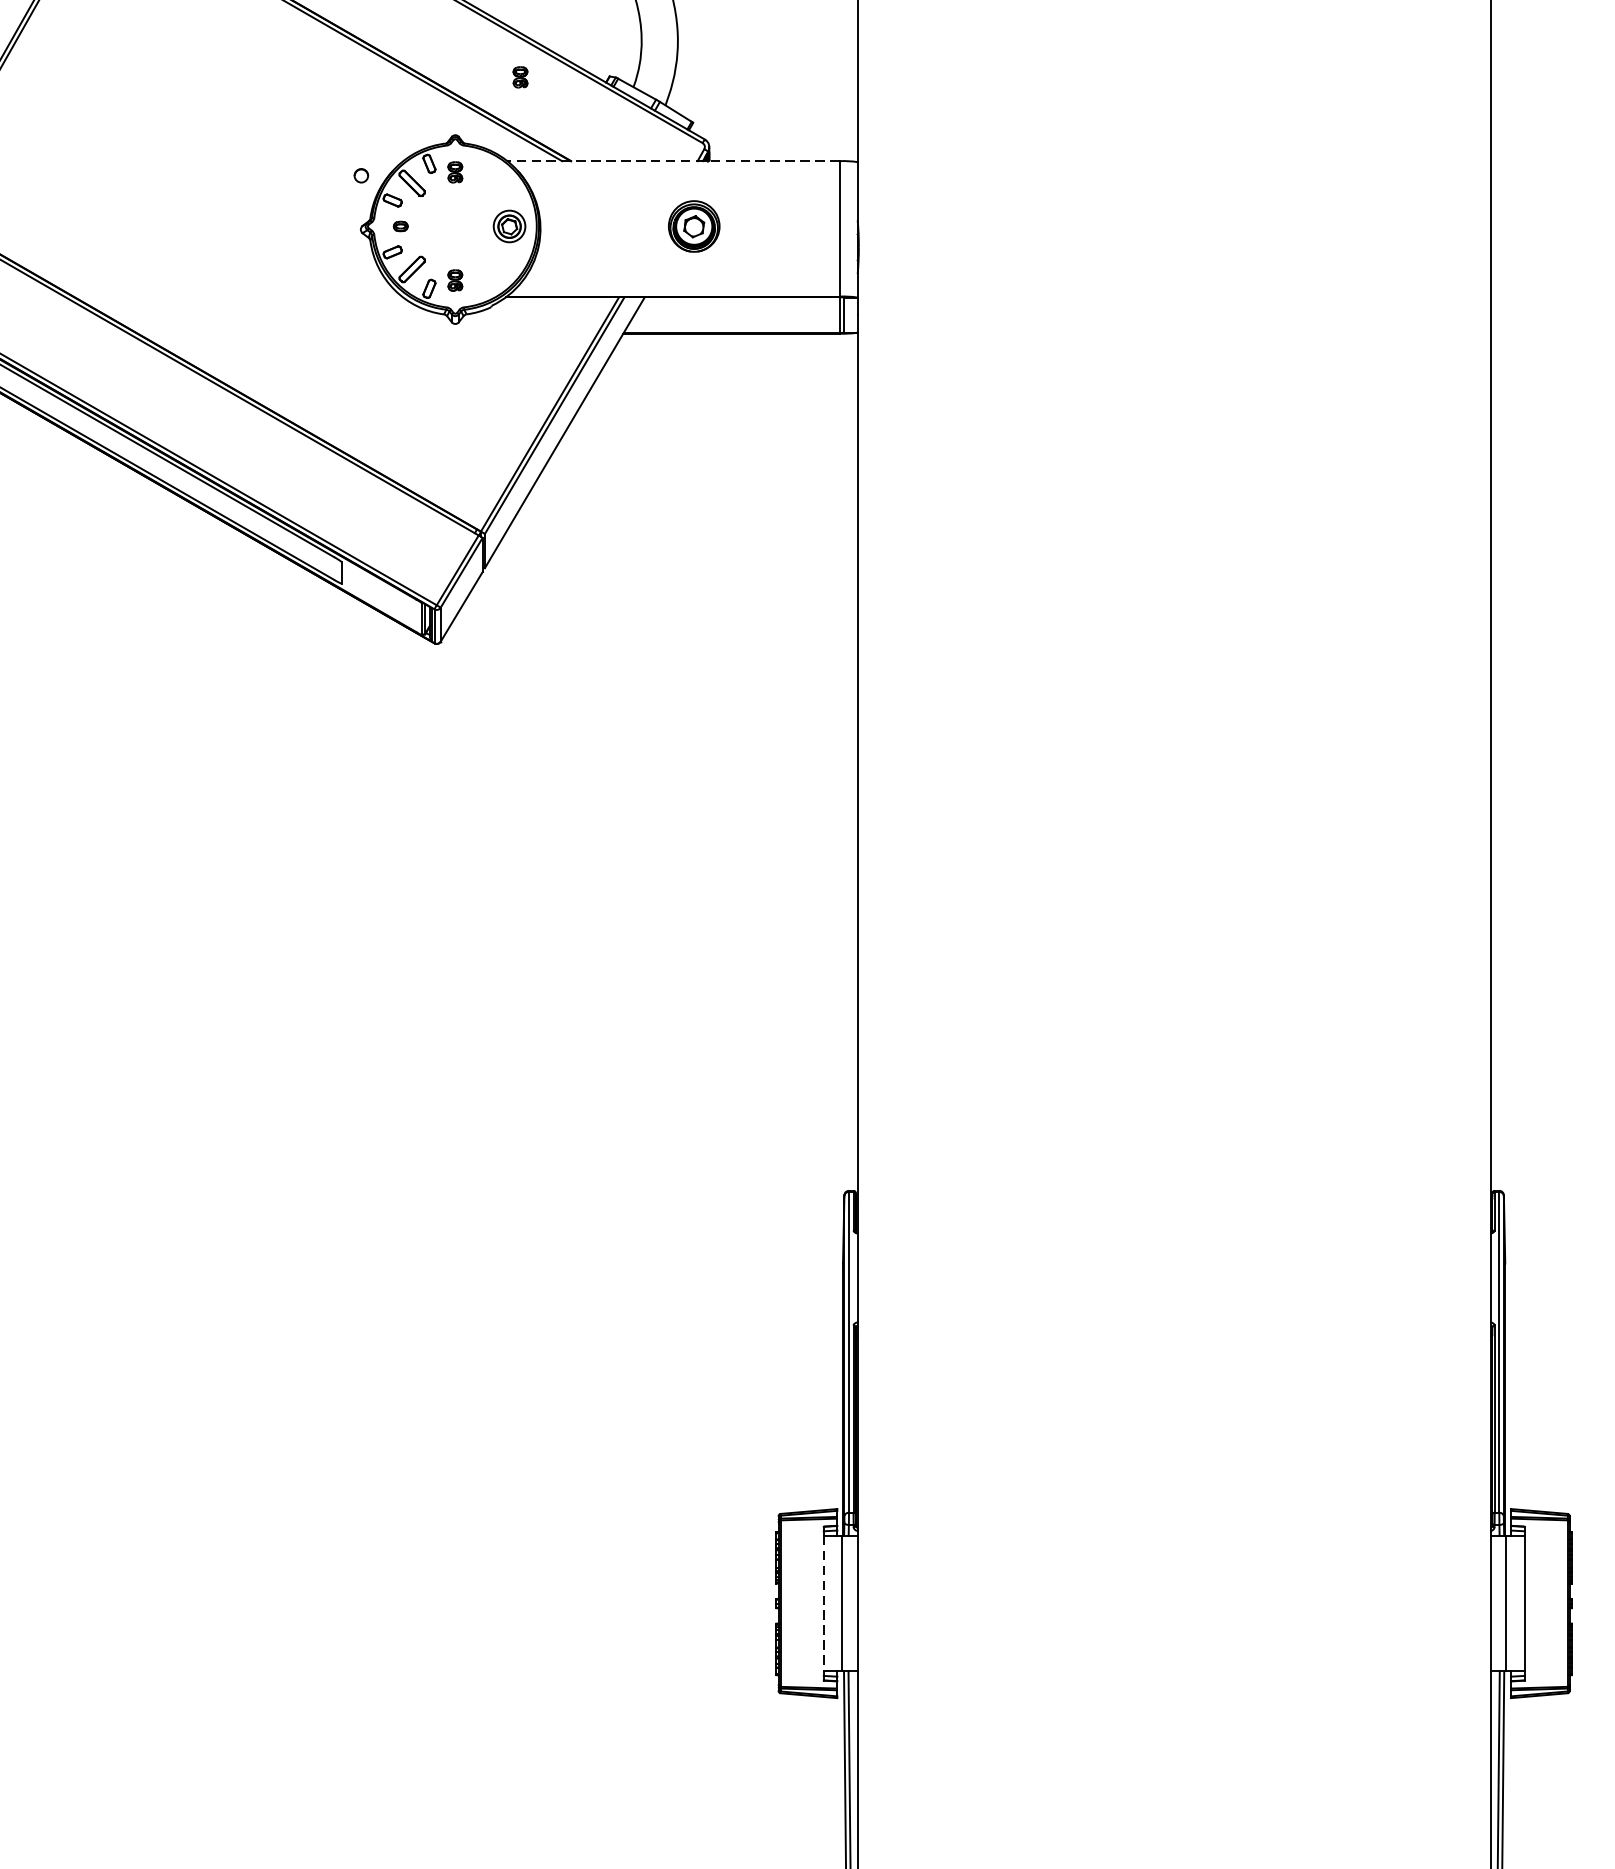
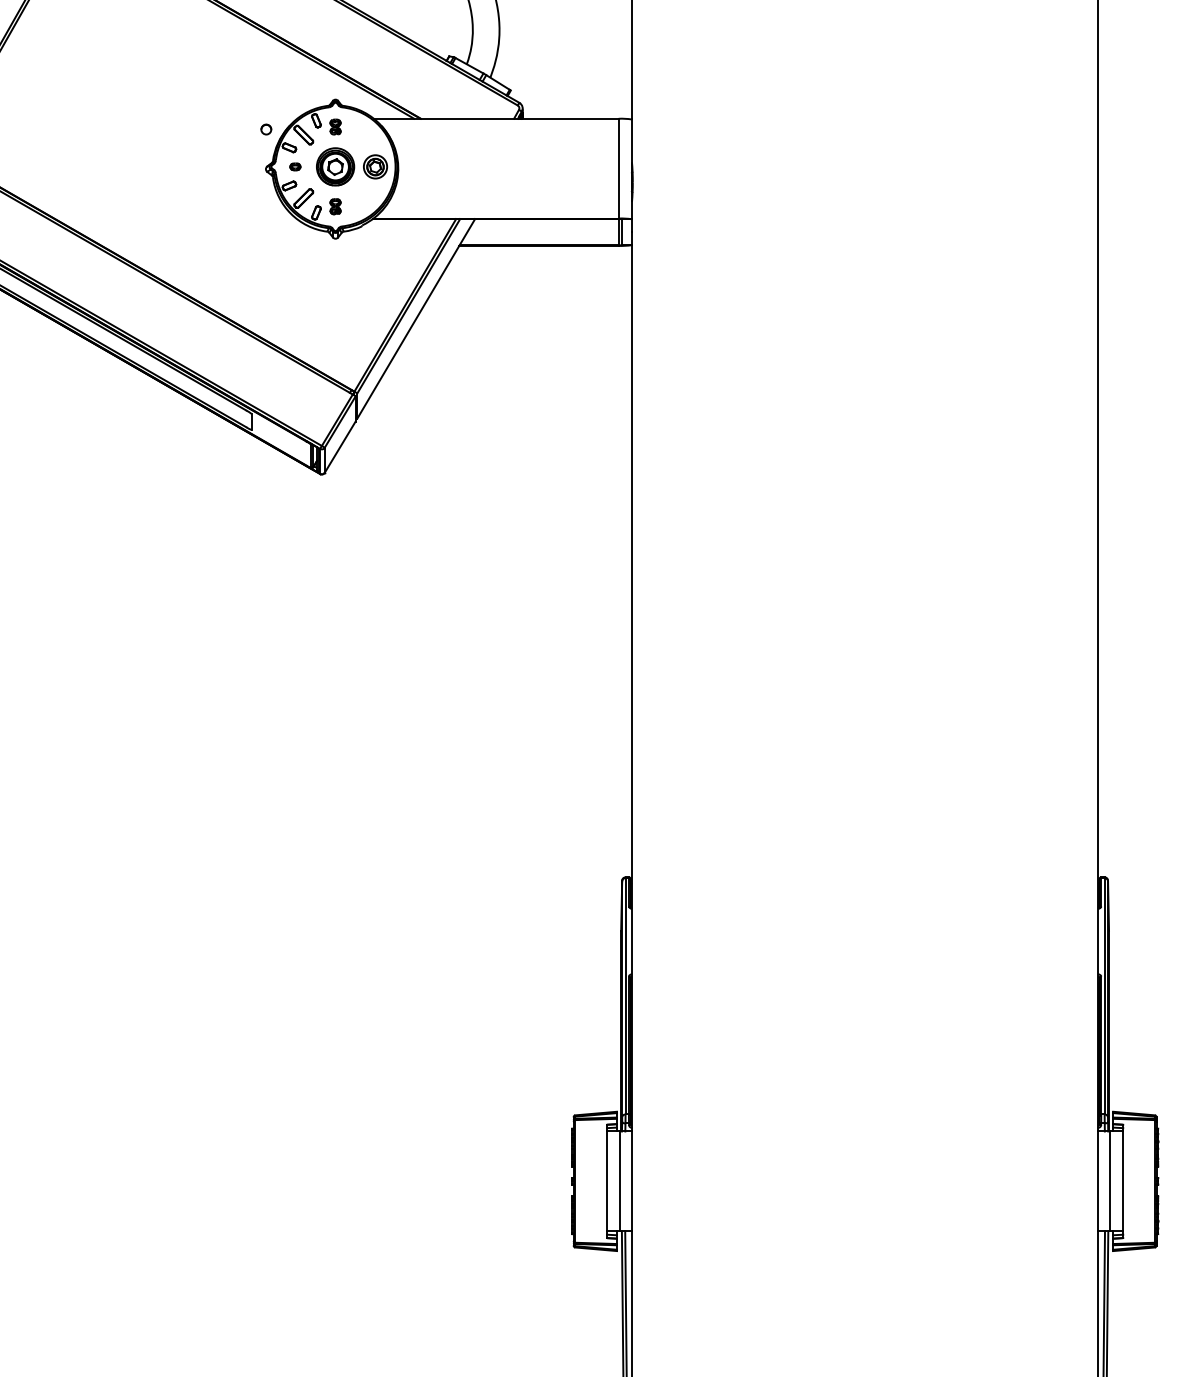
part: (520, 76) -> (383, 56), removed
line: (672, 160) -> (495, 118), dashed -> solid
part: (694, 225) -> (335, 166), moved
line: (824, 1603) -> (607, 1181), dashed -> solid

